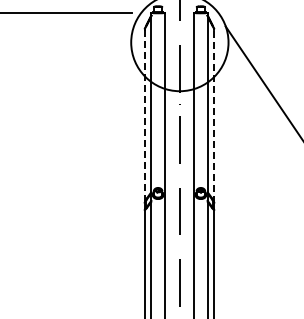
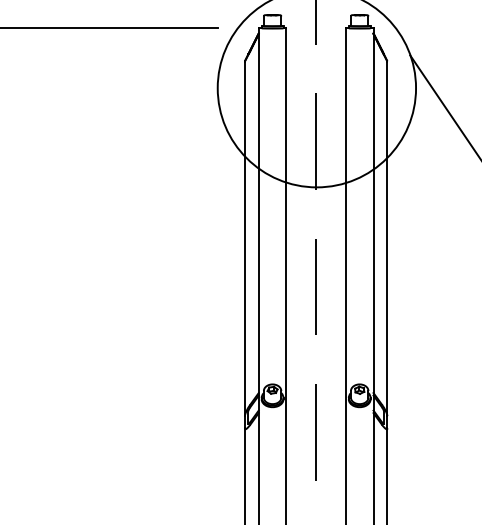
line: (144, 116) -> (244, 238), dashed -> solid
line: (214, 116) -> (387, 238), dashed -> solid

